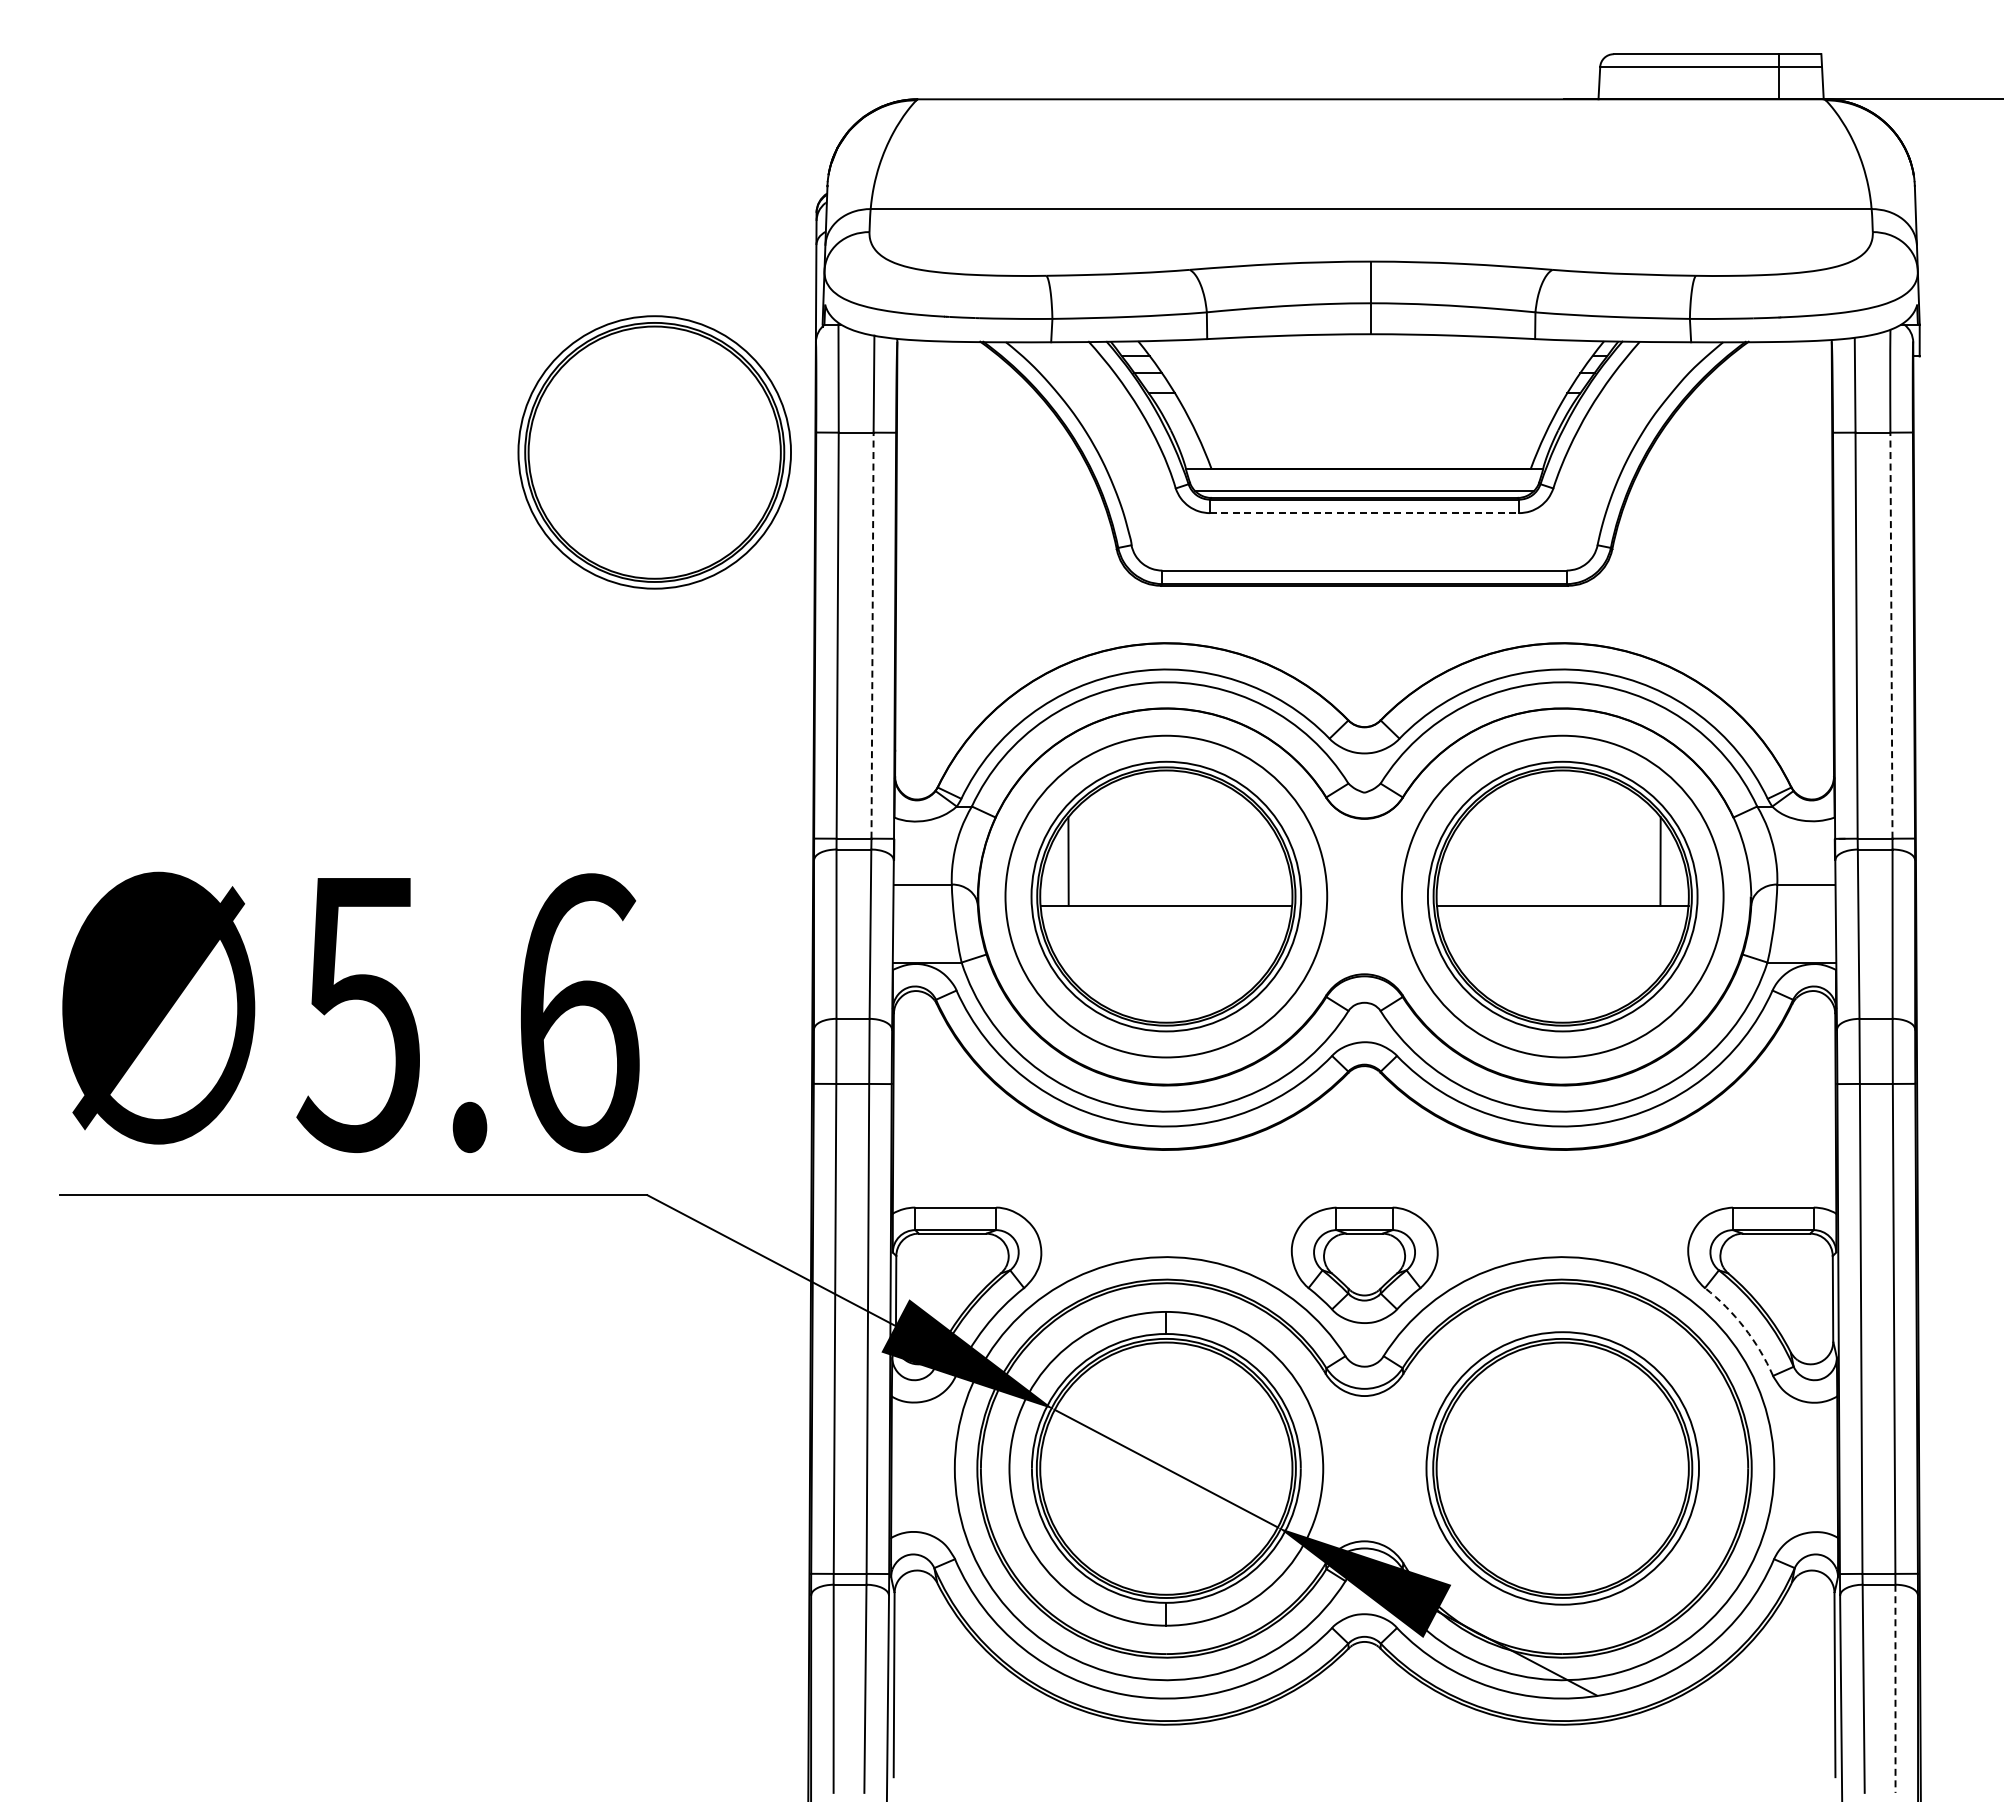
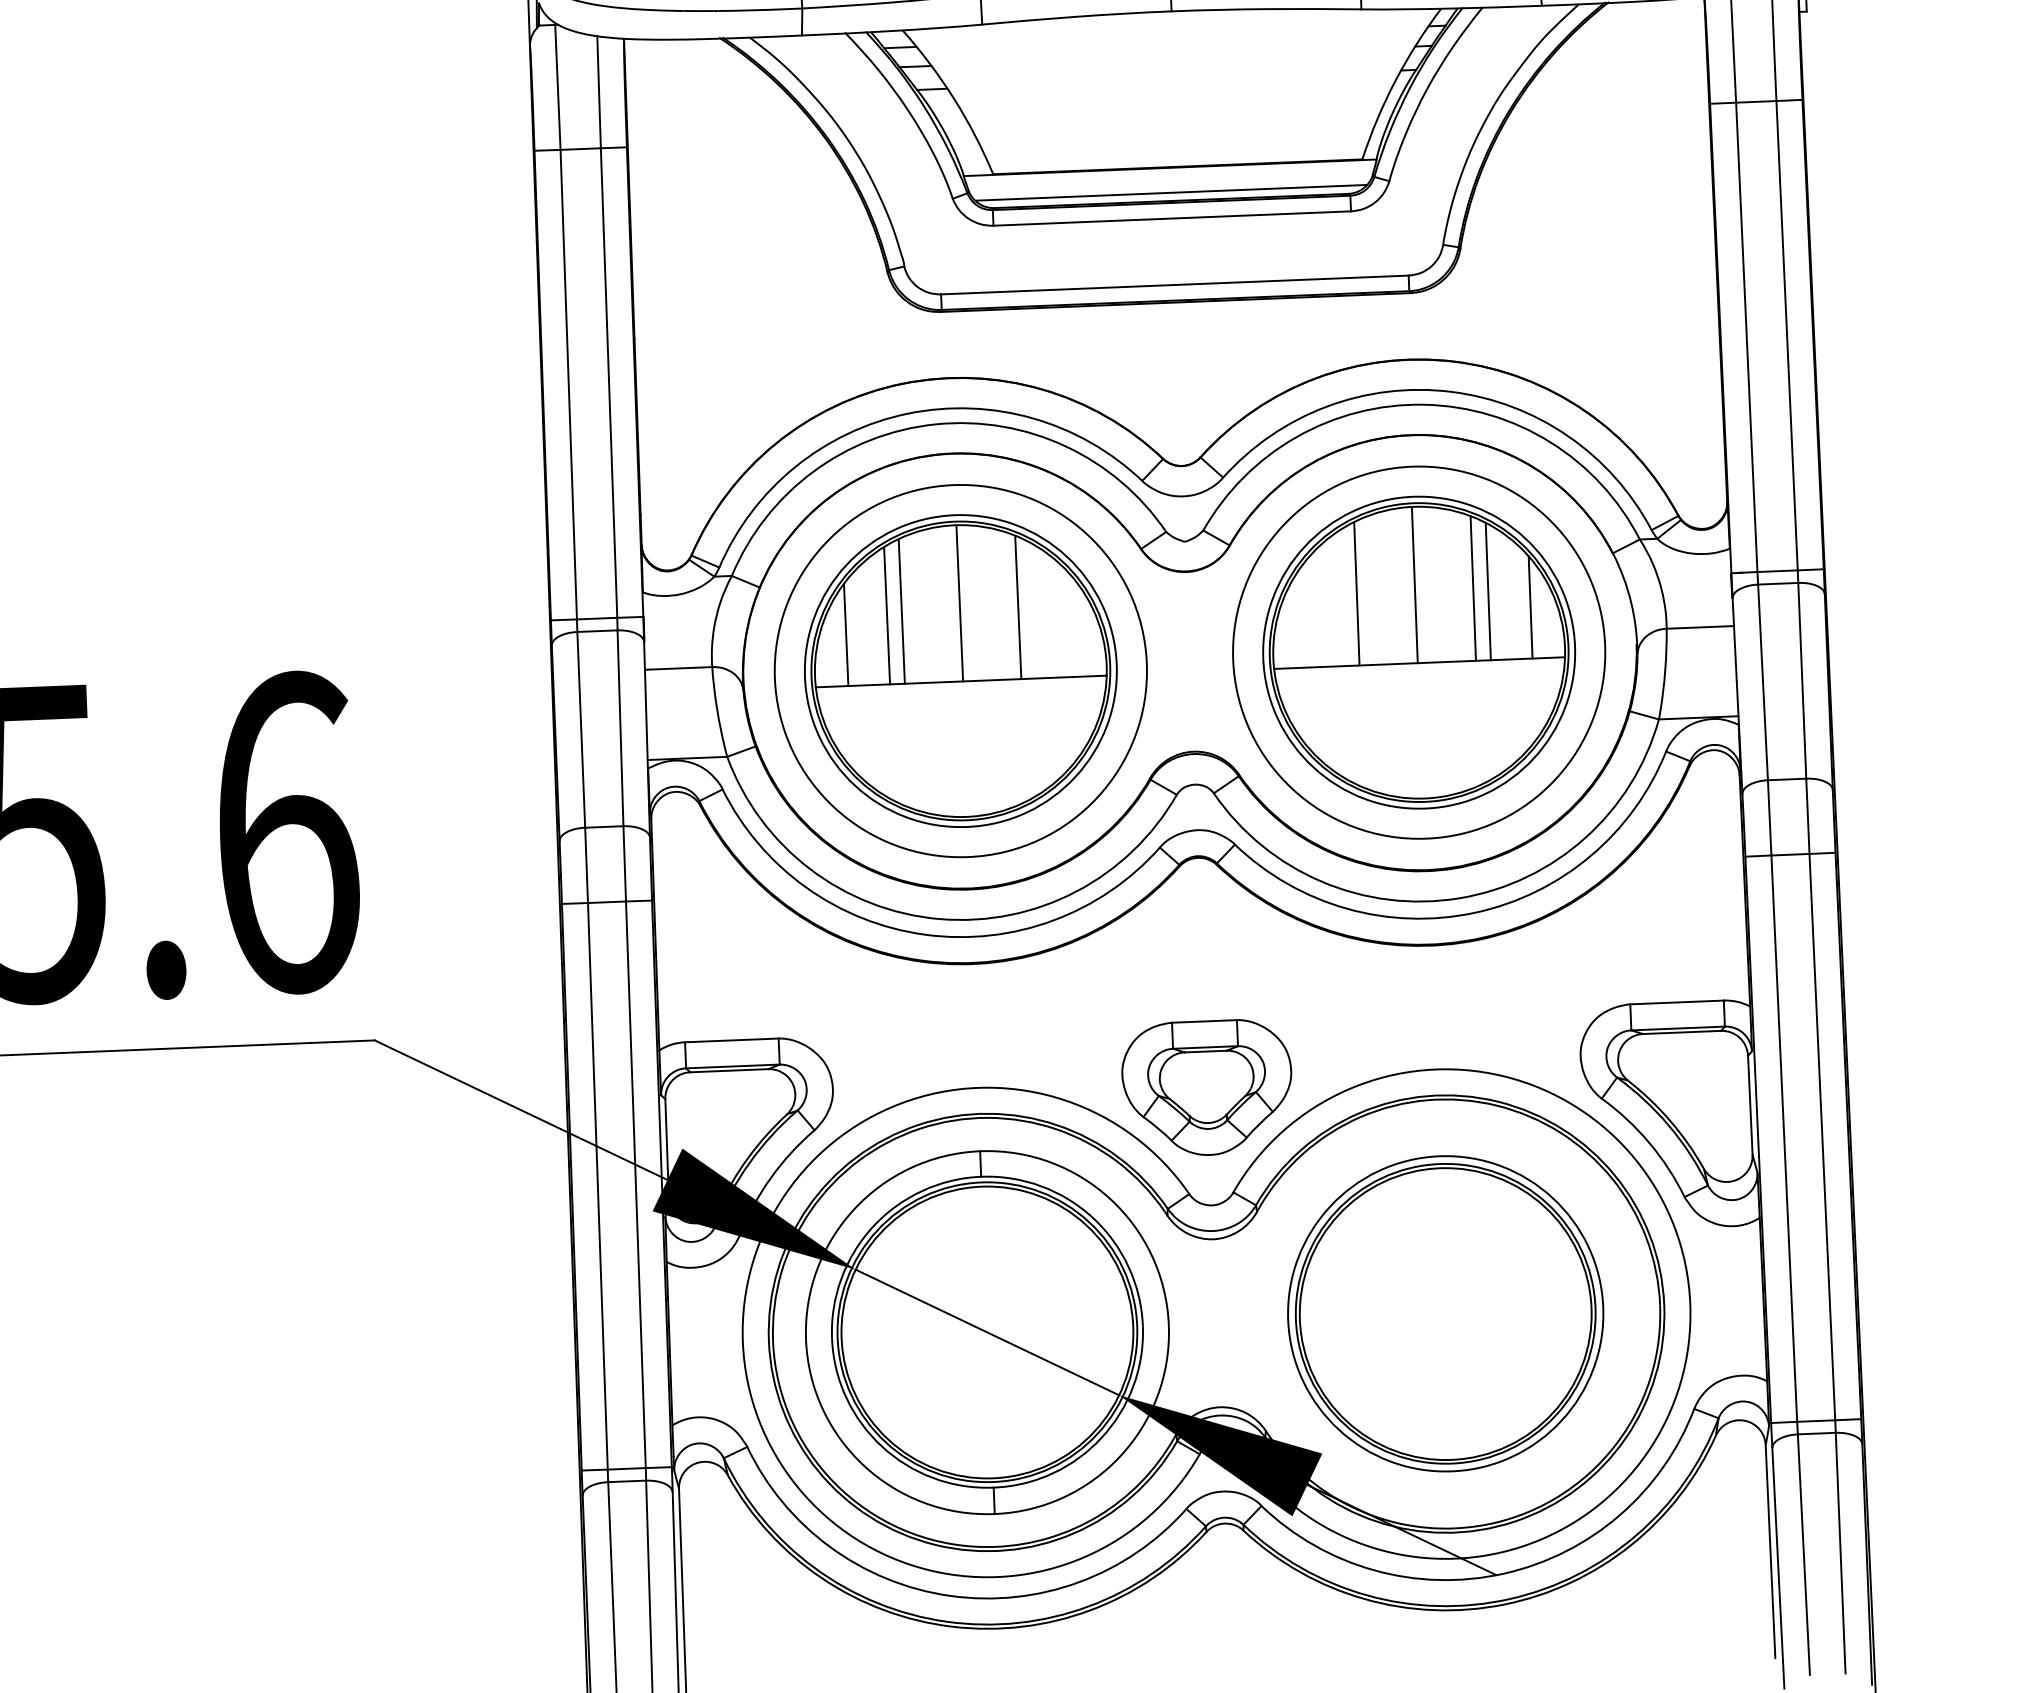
part: (654, 452) -> (348, 181), removed
line: (1364, 513) -> (1172, 218), dashed -> solid
line: (872, 635) -> (609, 382), dashed -> solid
line: (1891, 635) -> (1787, 335), dashed -> solid
line: (1167, 837) -> (959, 602), added
line: (1561, 837) -> (1414, 584), added
line: (1117, 842) -> (901, 610), added
line: (1611, 842) -> (1473, 587), added
line: (1217, 843) -> (1017, 607), added
line: (1510, 843) -> (1356, 593), added
line: (1104, 845) -> (886, 614), added
line: (1624, 845) -> (1488, 590), added
arc: (1744, 1327) -> (1649, 1142), dashed -> solid
line: (1895, 1689) -> (1840, 1553), dashed -> solid

